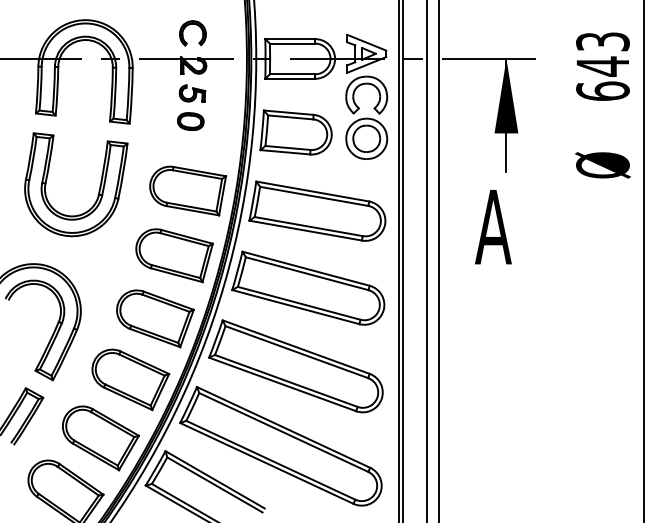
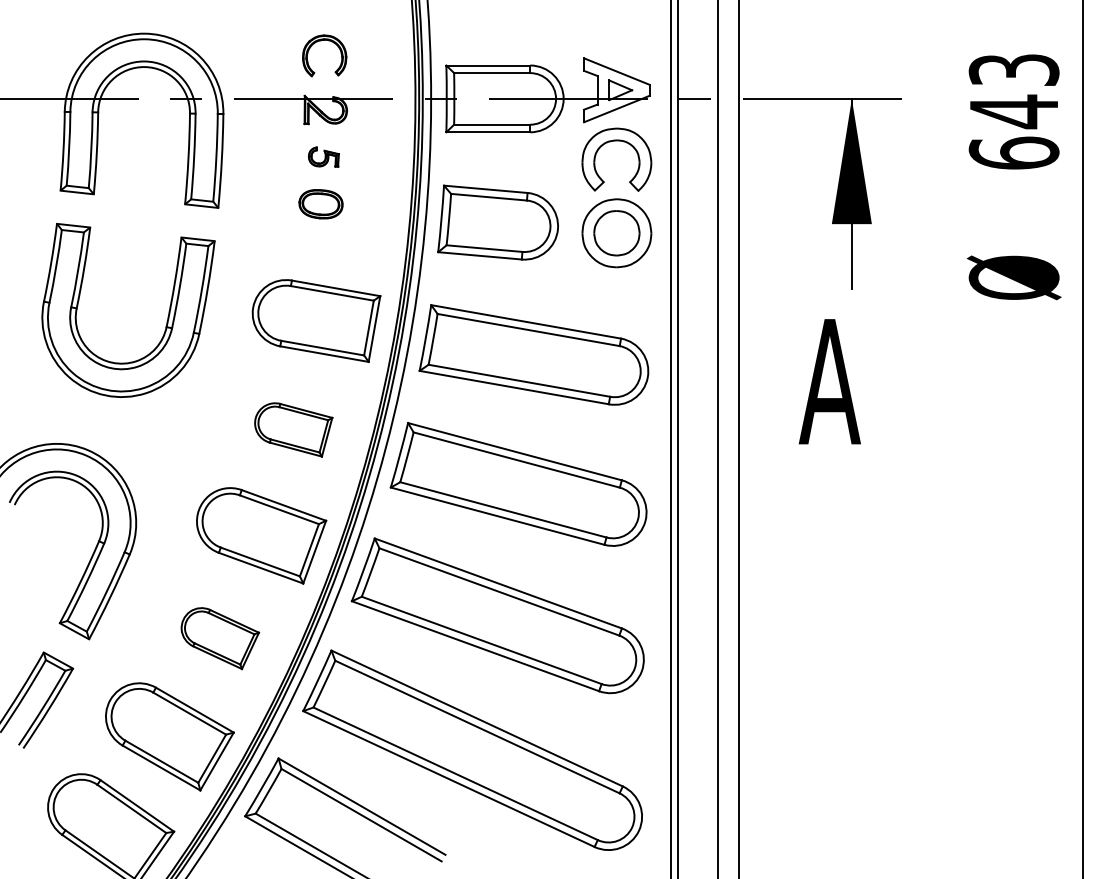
part: (192, 93) -> (323, 156), size x0.7
part: (174, 255) -> (293, 429), size x0.6
part: (130, 379) -> (219, 637), size x0.6

